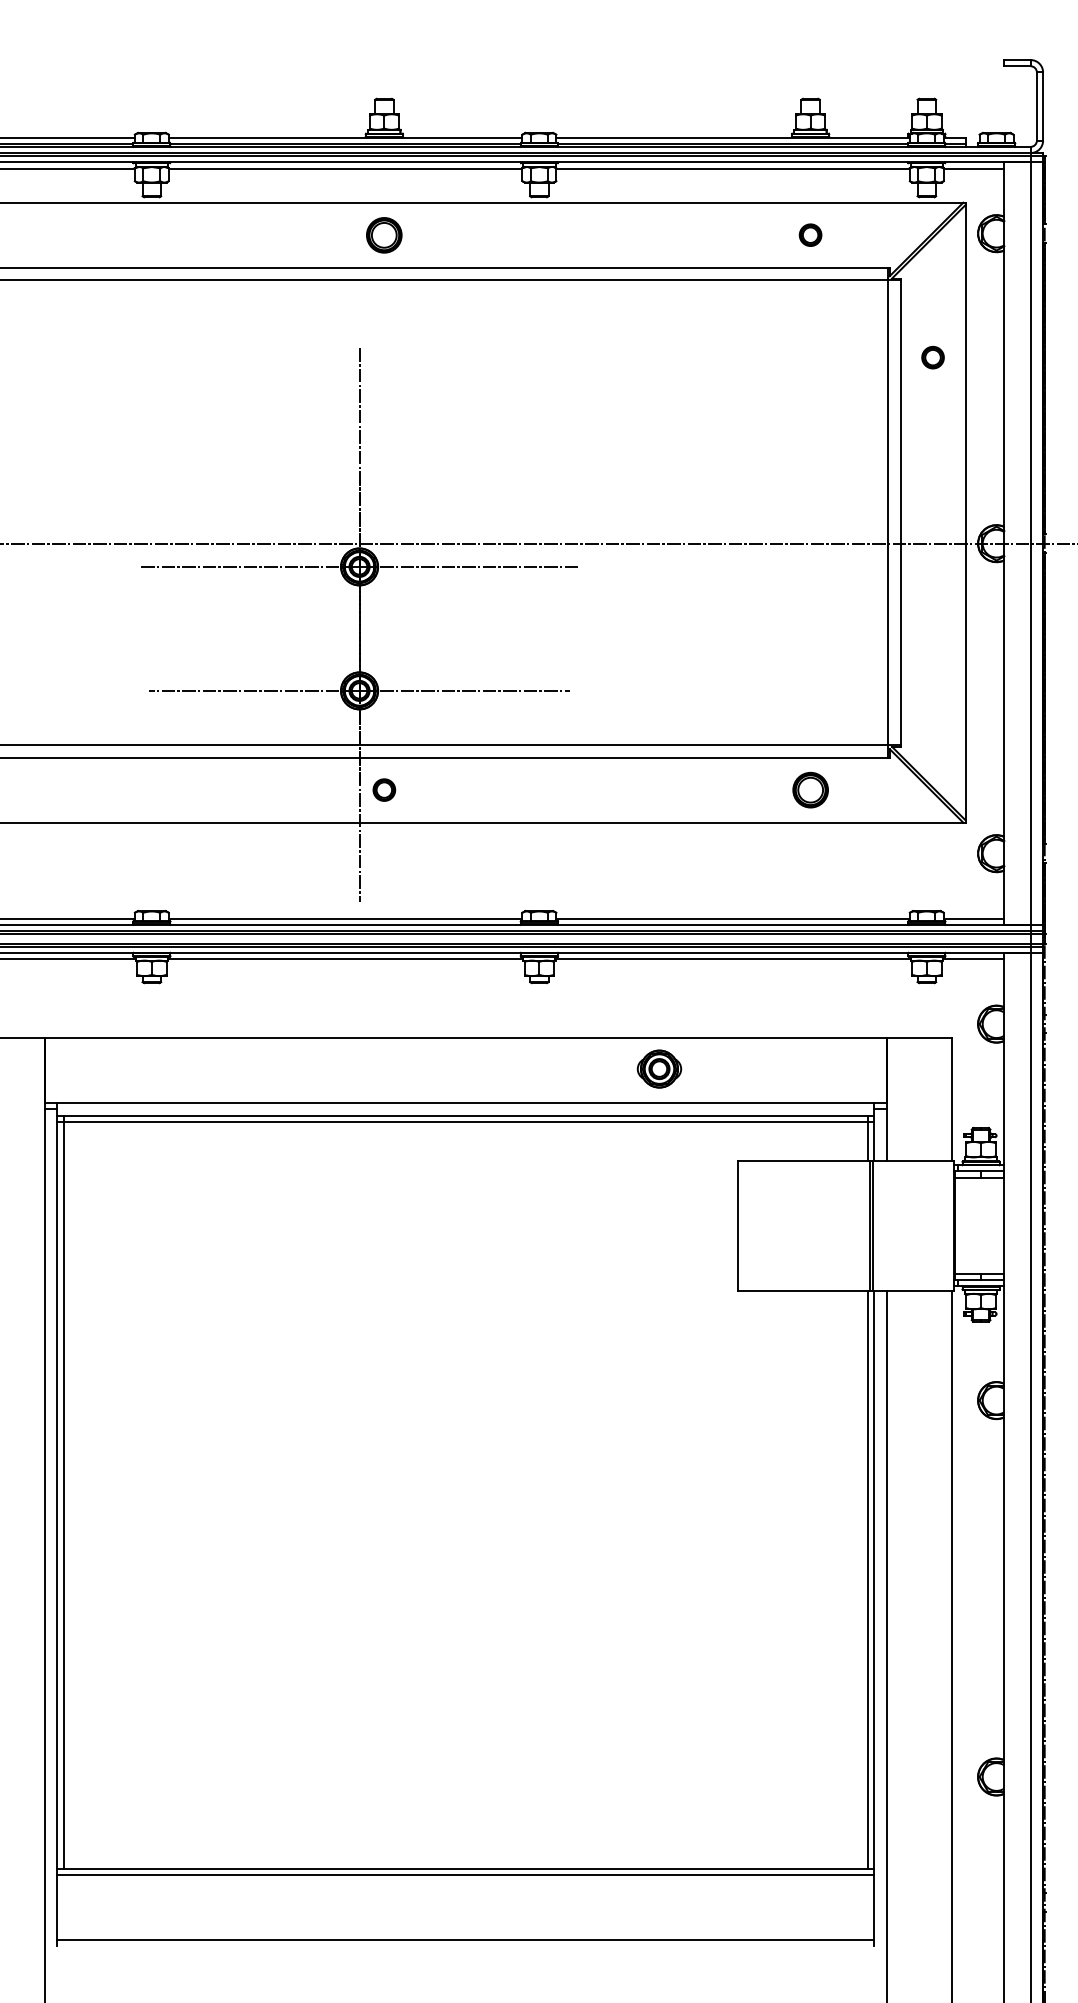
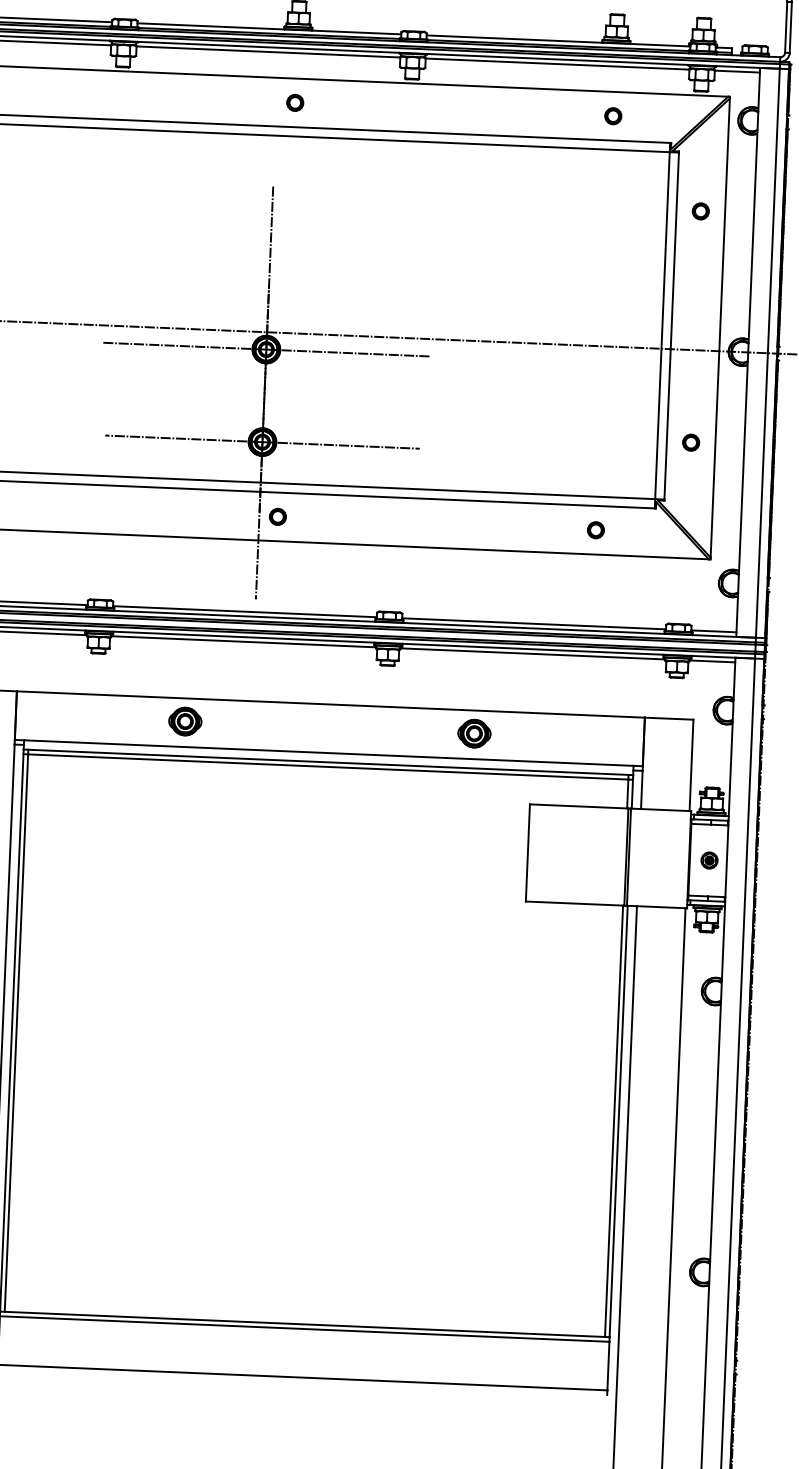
part: (384, 234) -> (295, 102), size x0.62
part: (932, 667) -> (690, 442), added
part: (810, 789) -> (595, 529), size x0.62
part: (271, 1068) -> (184, 721), added
part: (980, 1225) -> (709, 860), added

